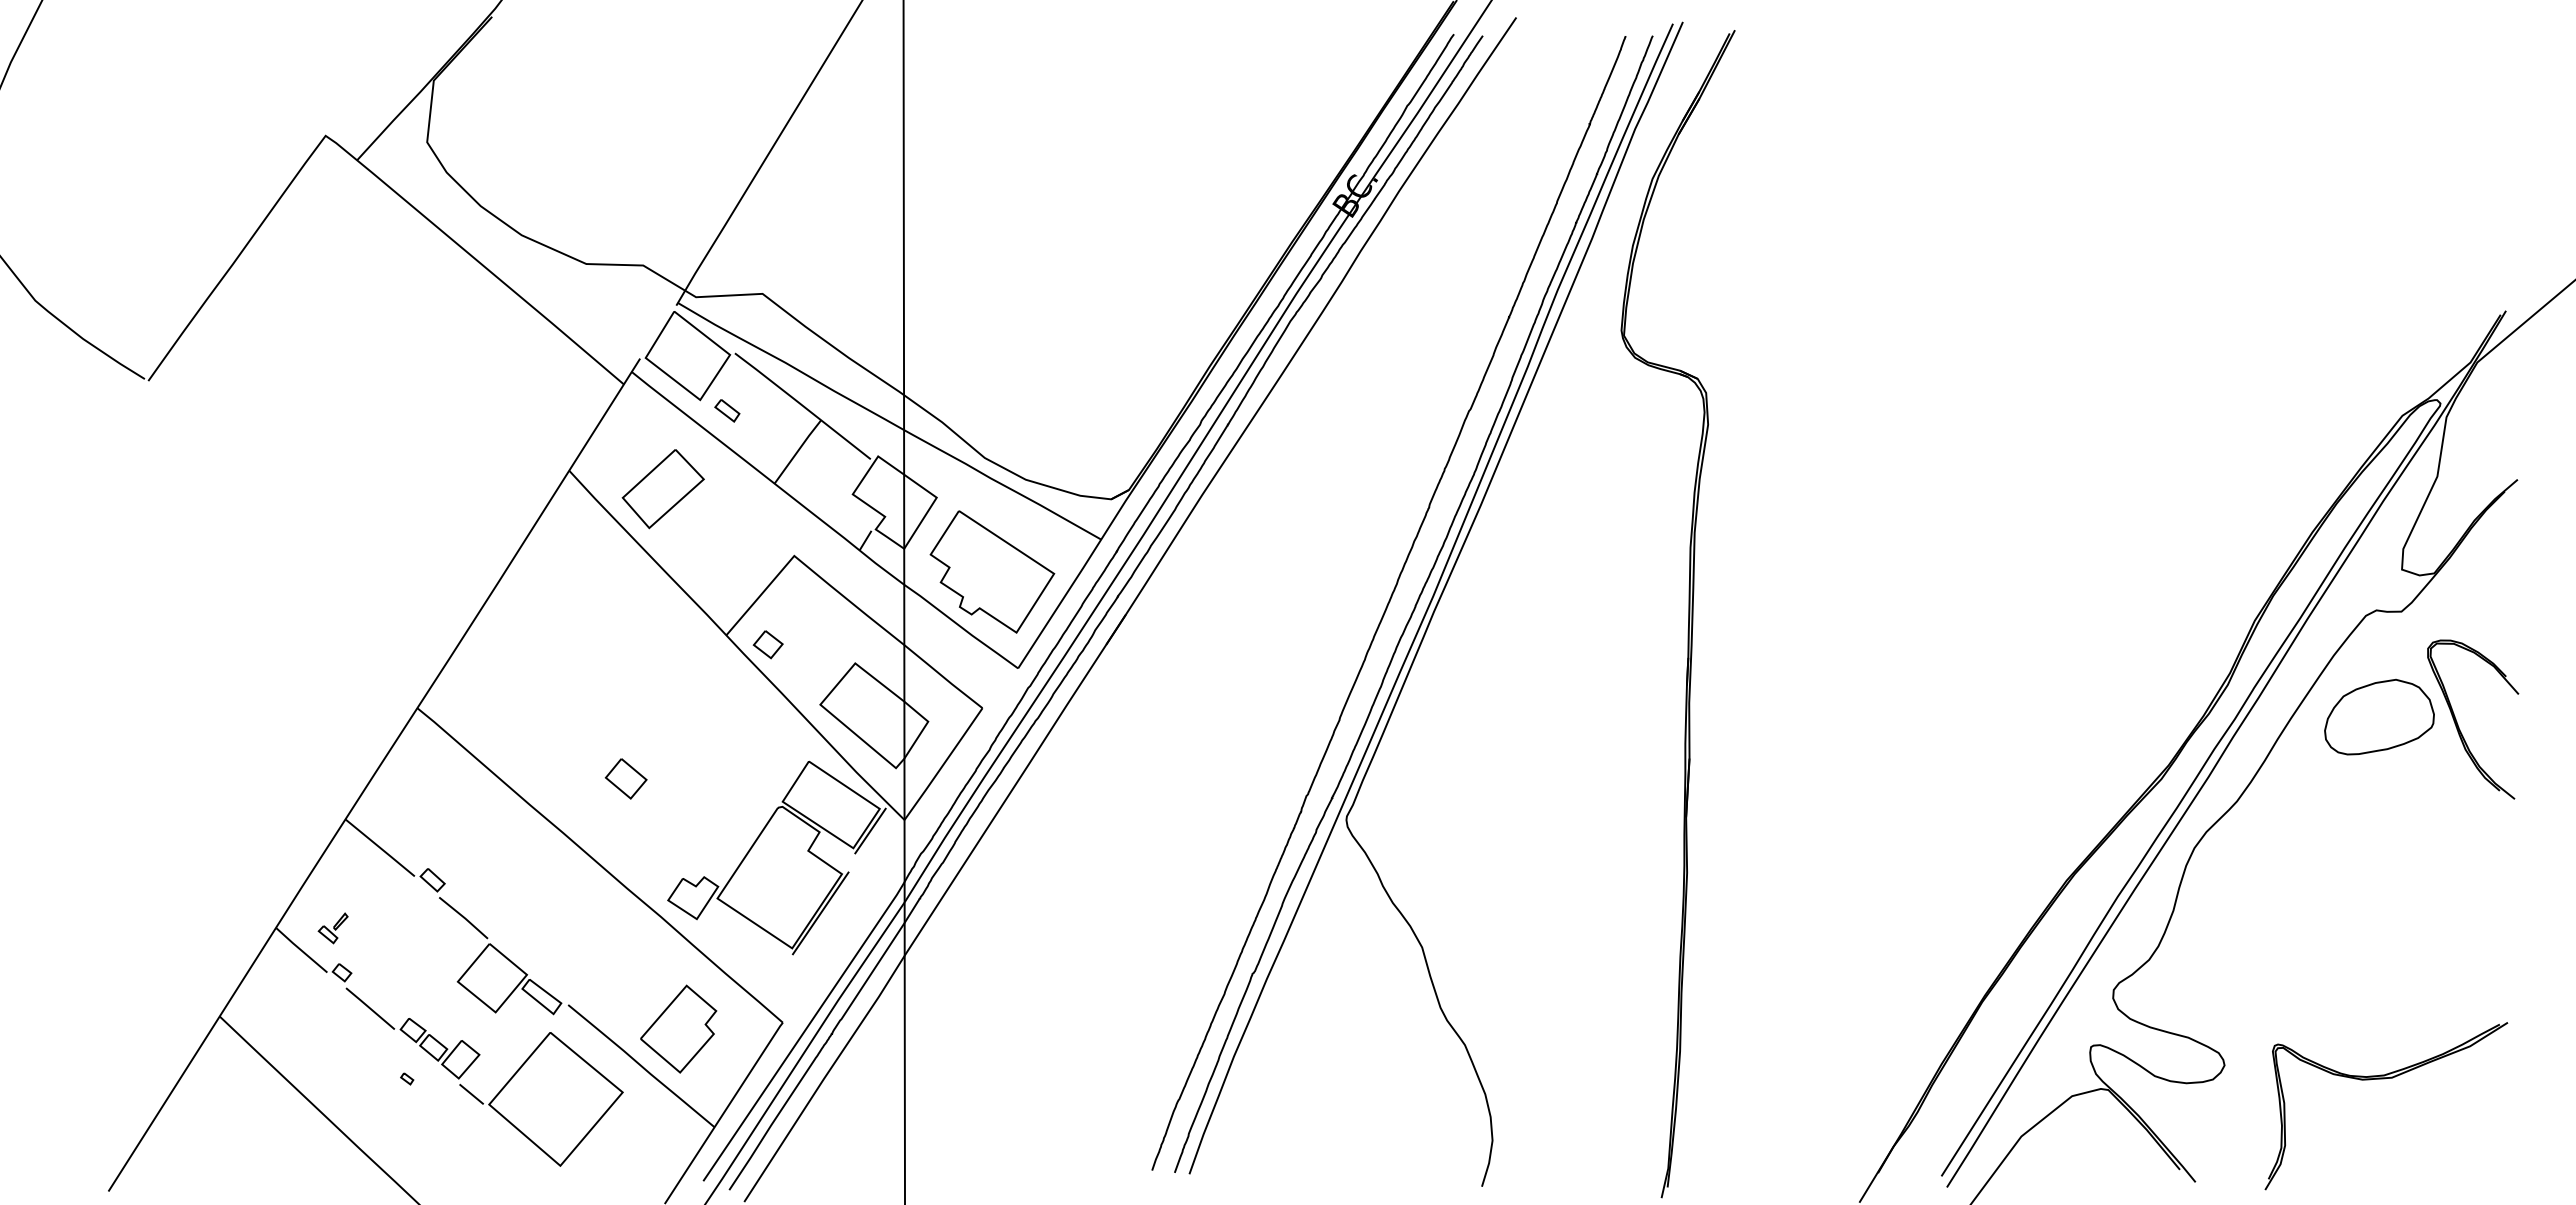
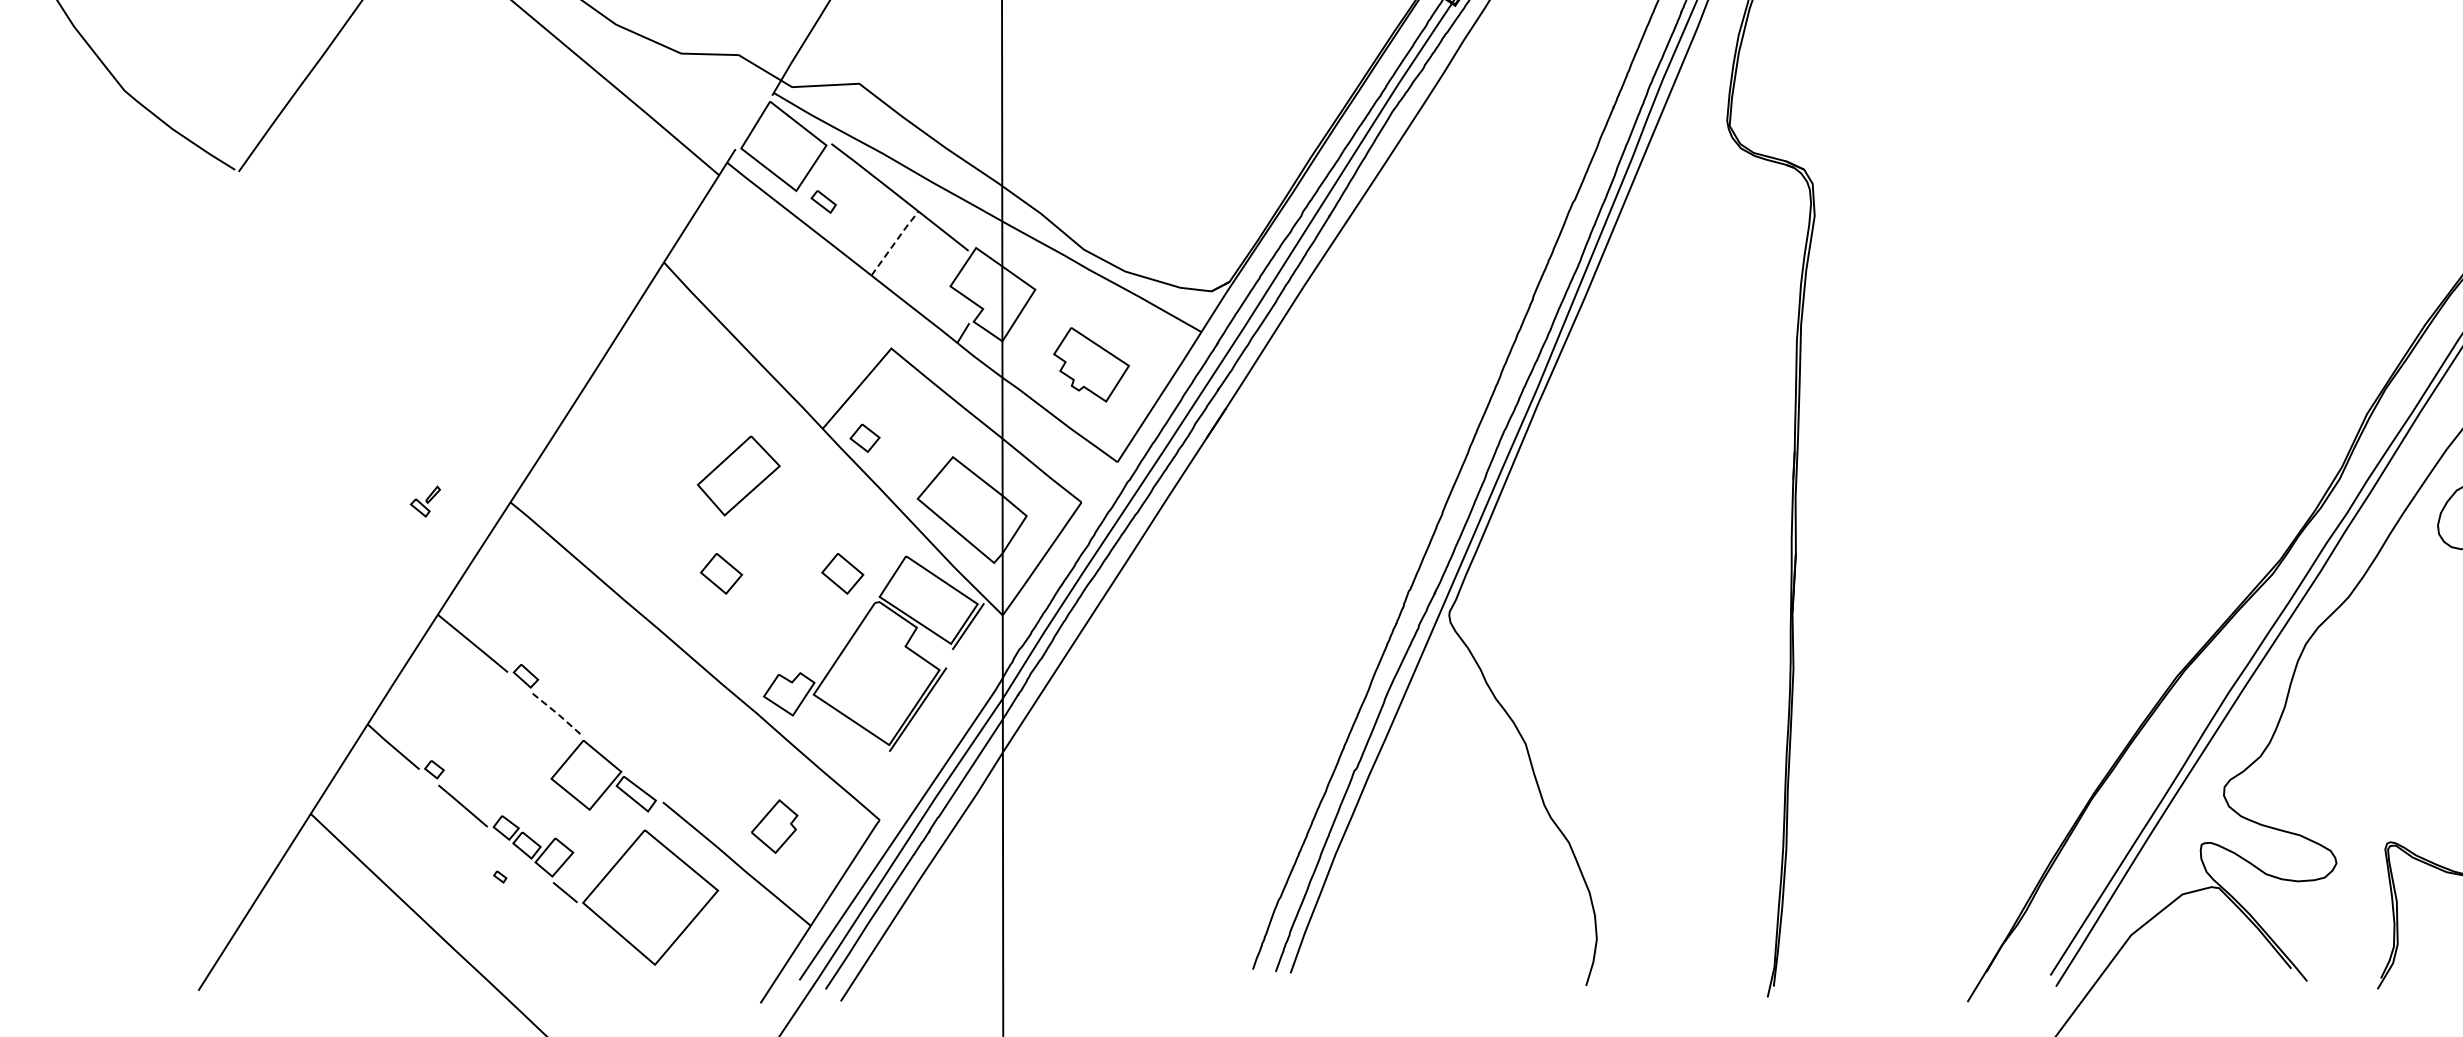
line: (798, 450) -> (895, 242), solid -> dashed
part: (662, 489) -> (737, 476), moved
part: (992, 571) -> (1091, 364), size x0.6
part: (745, 778) -> (842, 573), added
line: (464, 918) -> (558, 714), solid -> dashed
part: (332, 928) -> (424, 501), moved
part: (678, 1028) -> (774, 826), size x0.6

